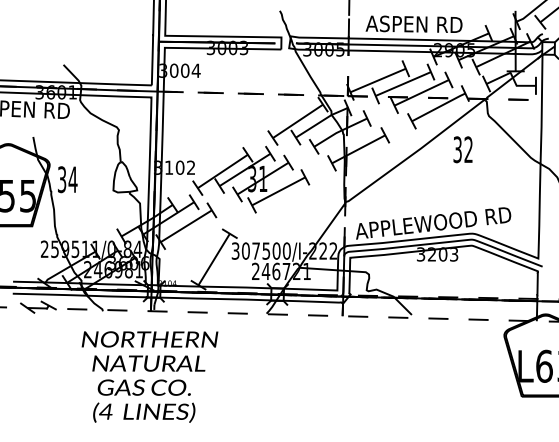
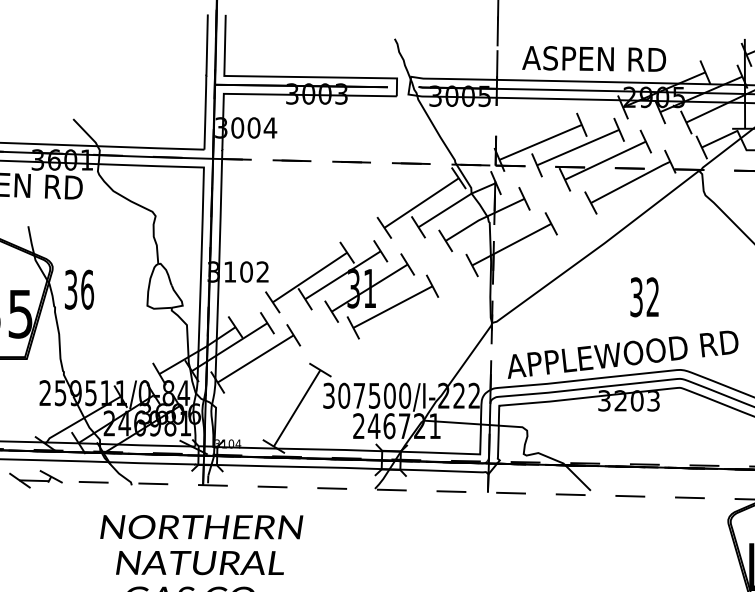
text: (462, 149) -> (643, 296), moved
text: (72, 179) -> (86, 289), 34 -> 36

